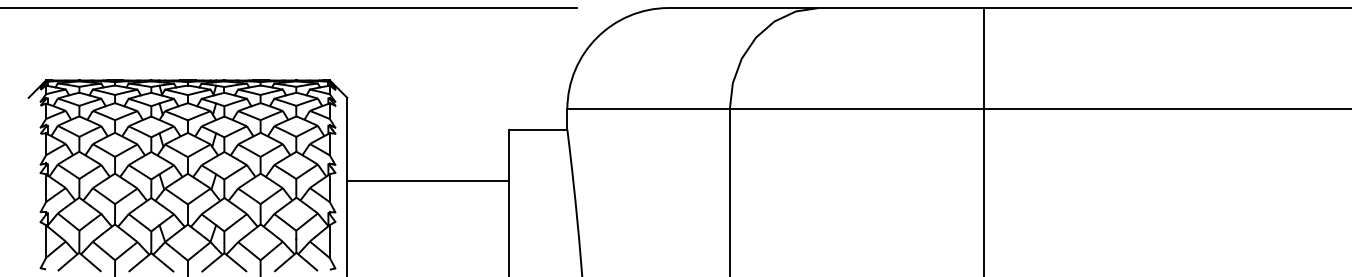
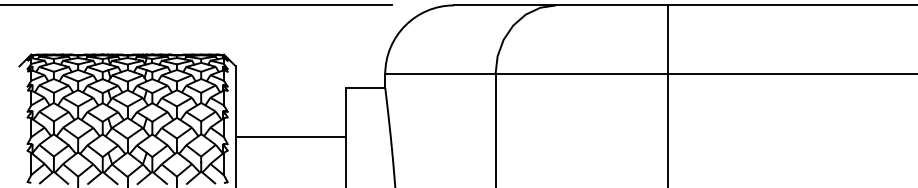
line: (427, 181) -> (290, 137), moved

